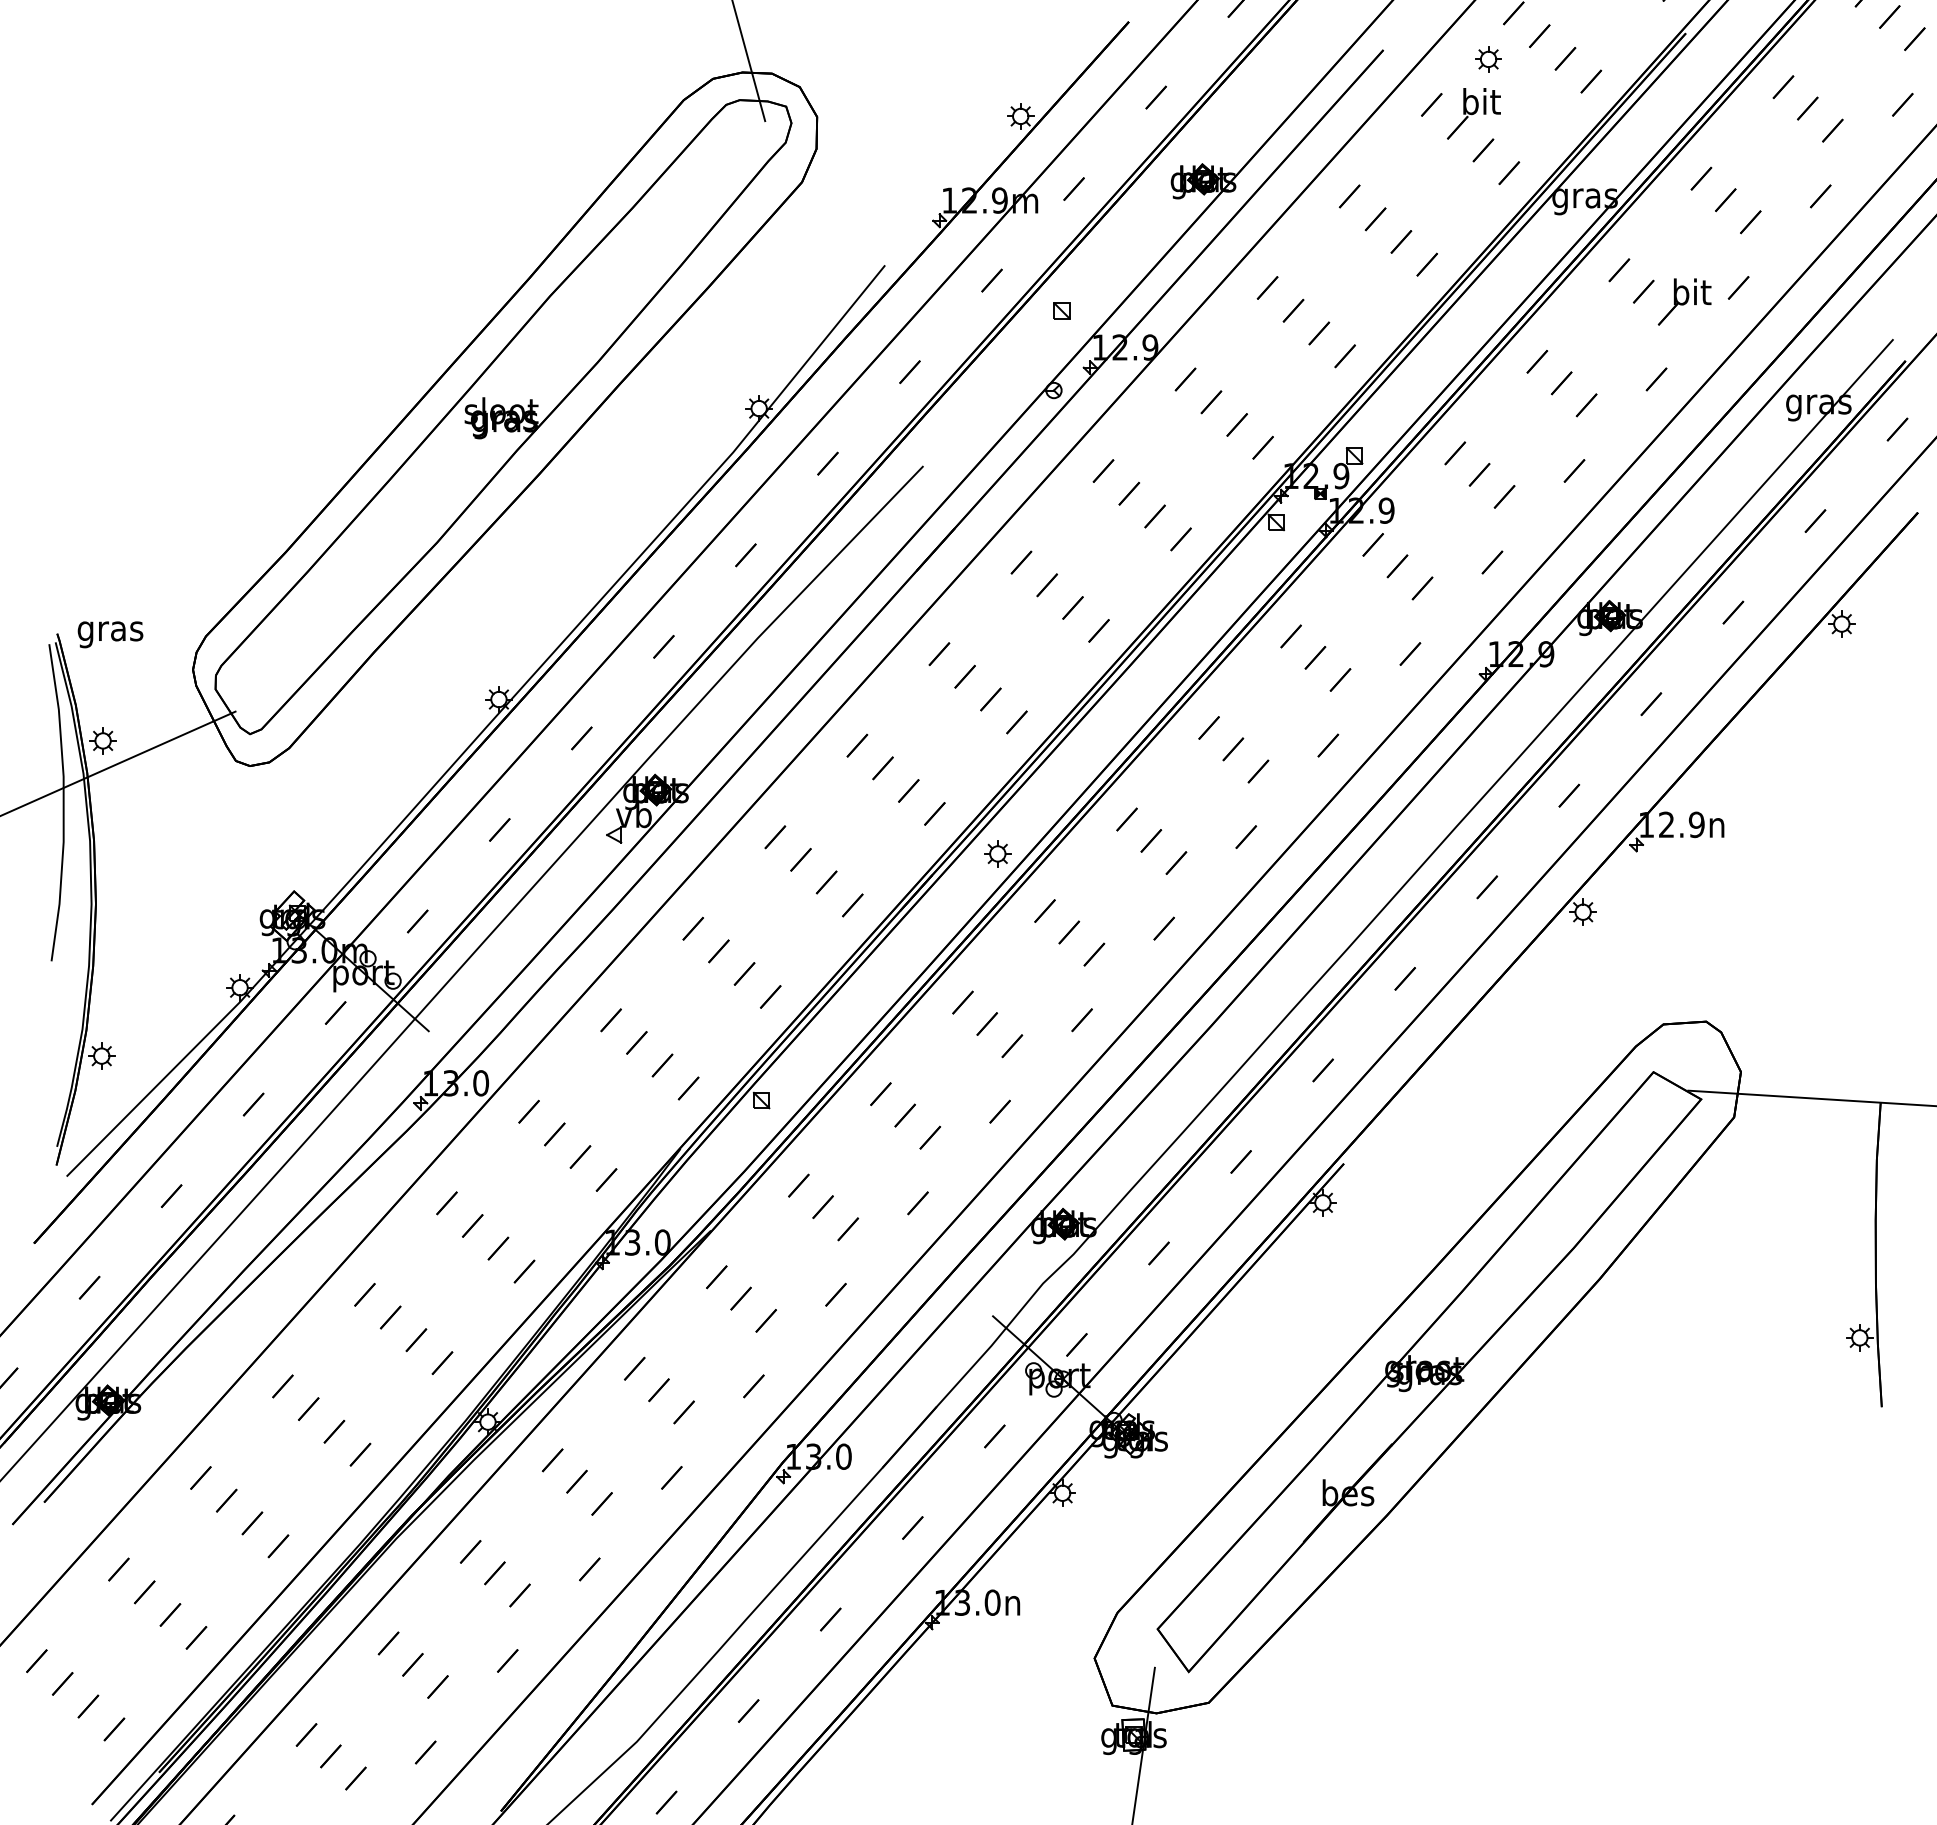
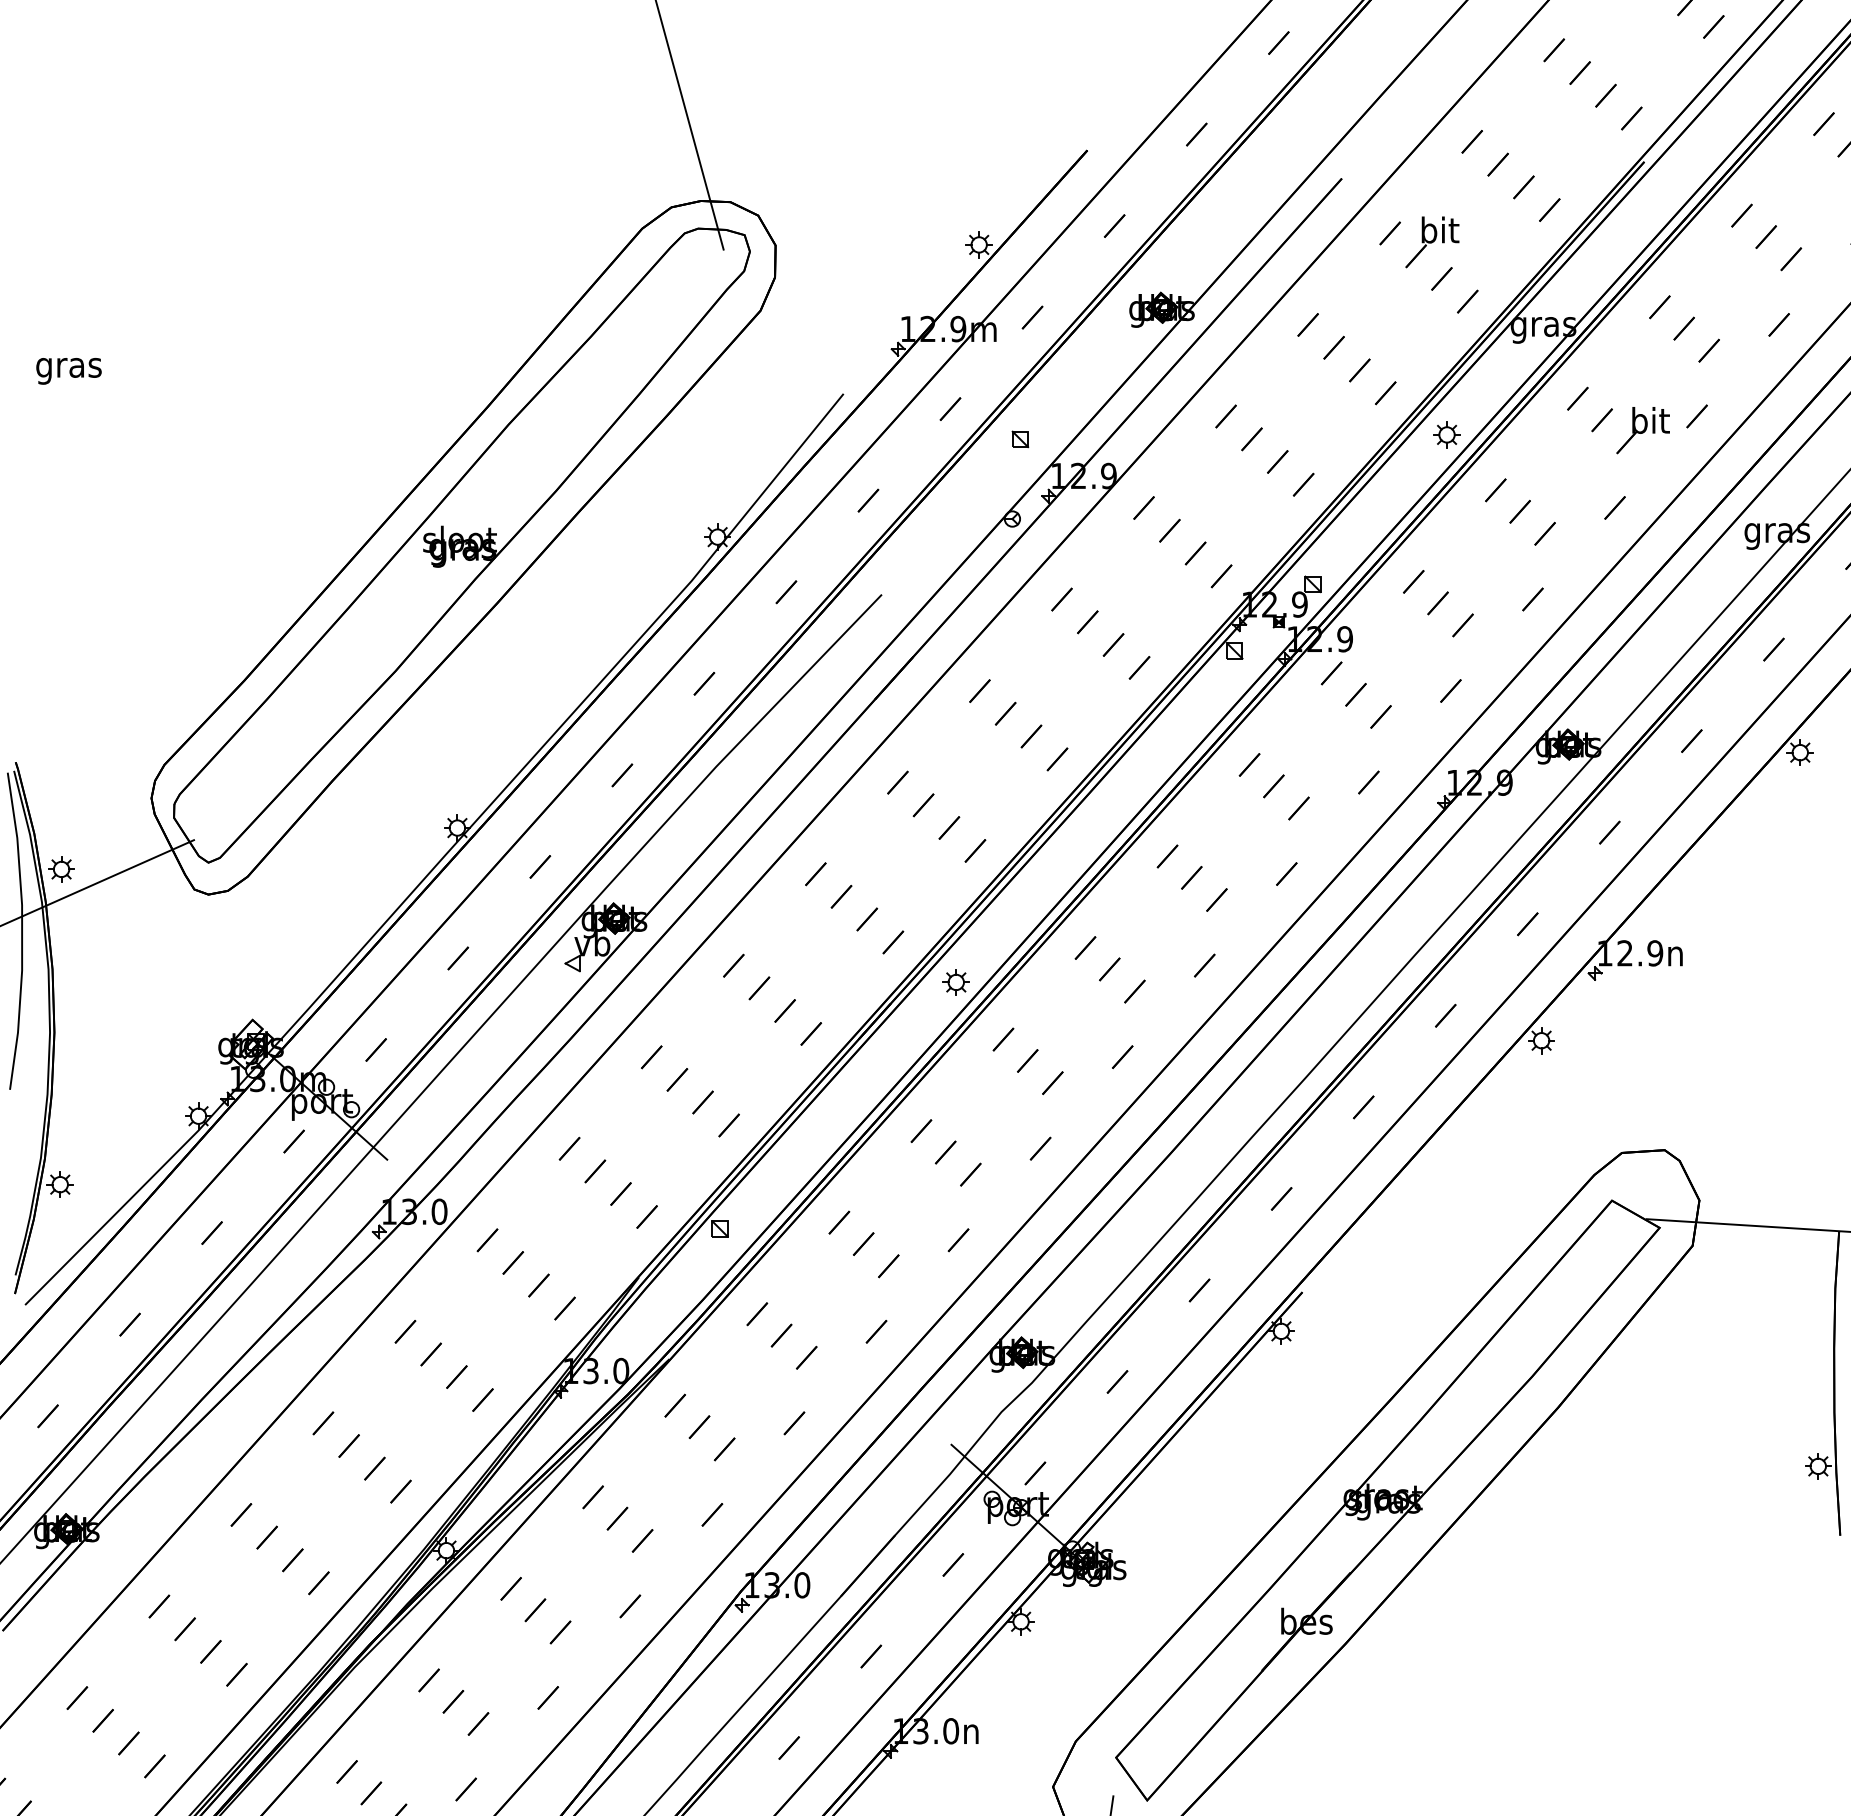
part: (1488, 59) -> (1446, 435), moved
text: (110, 634) -> (68, 371), moved

